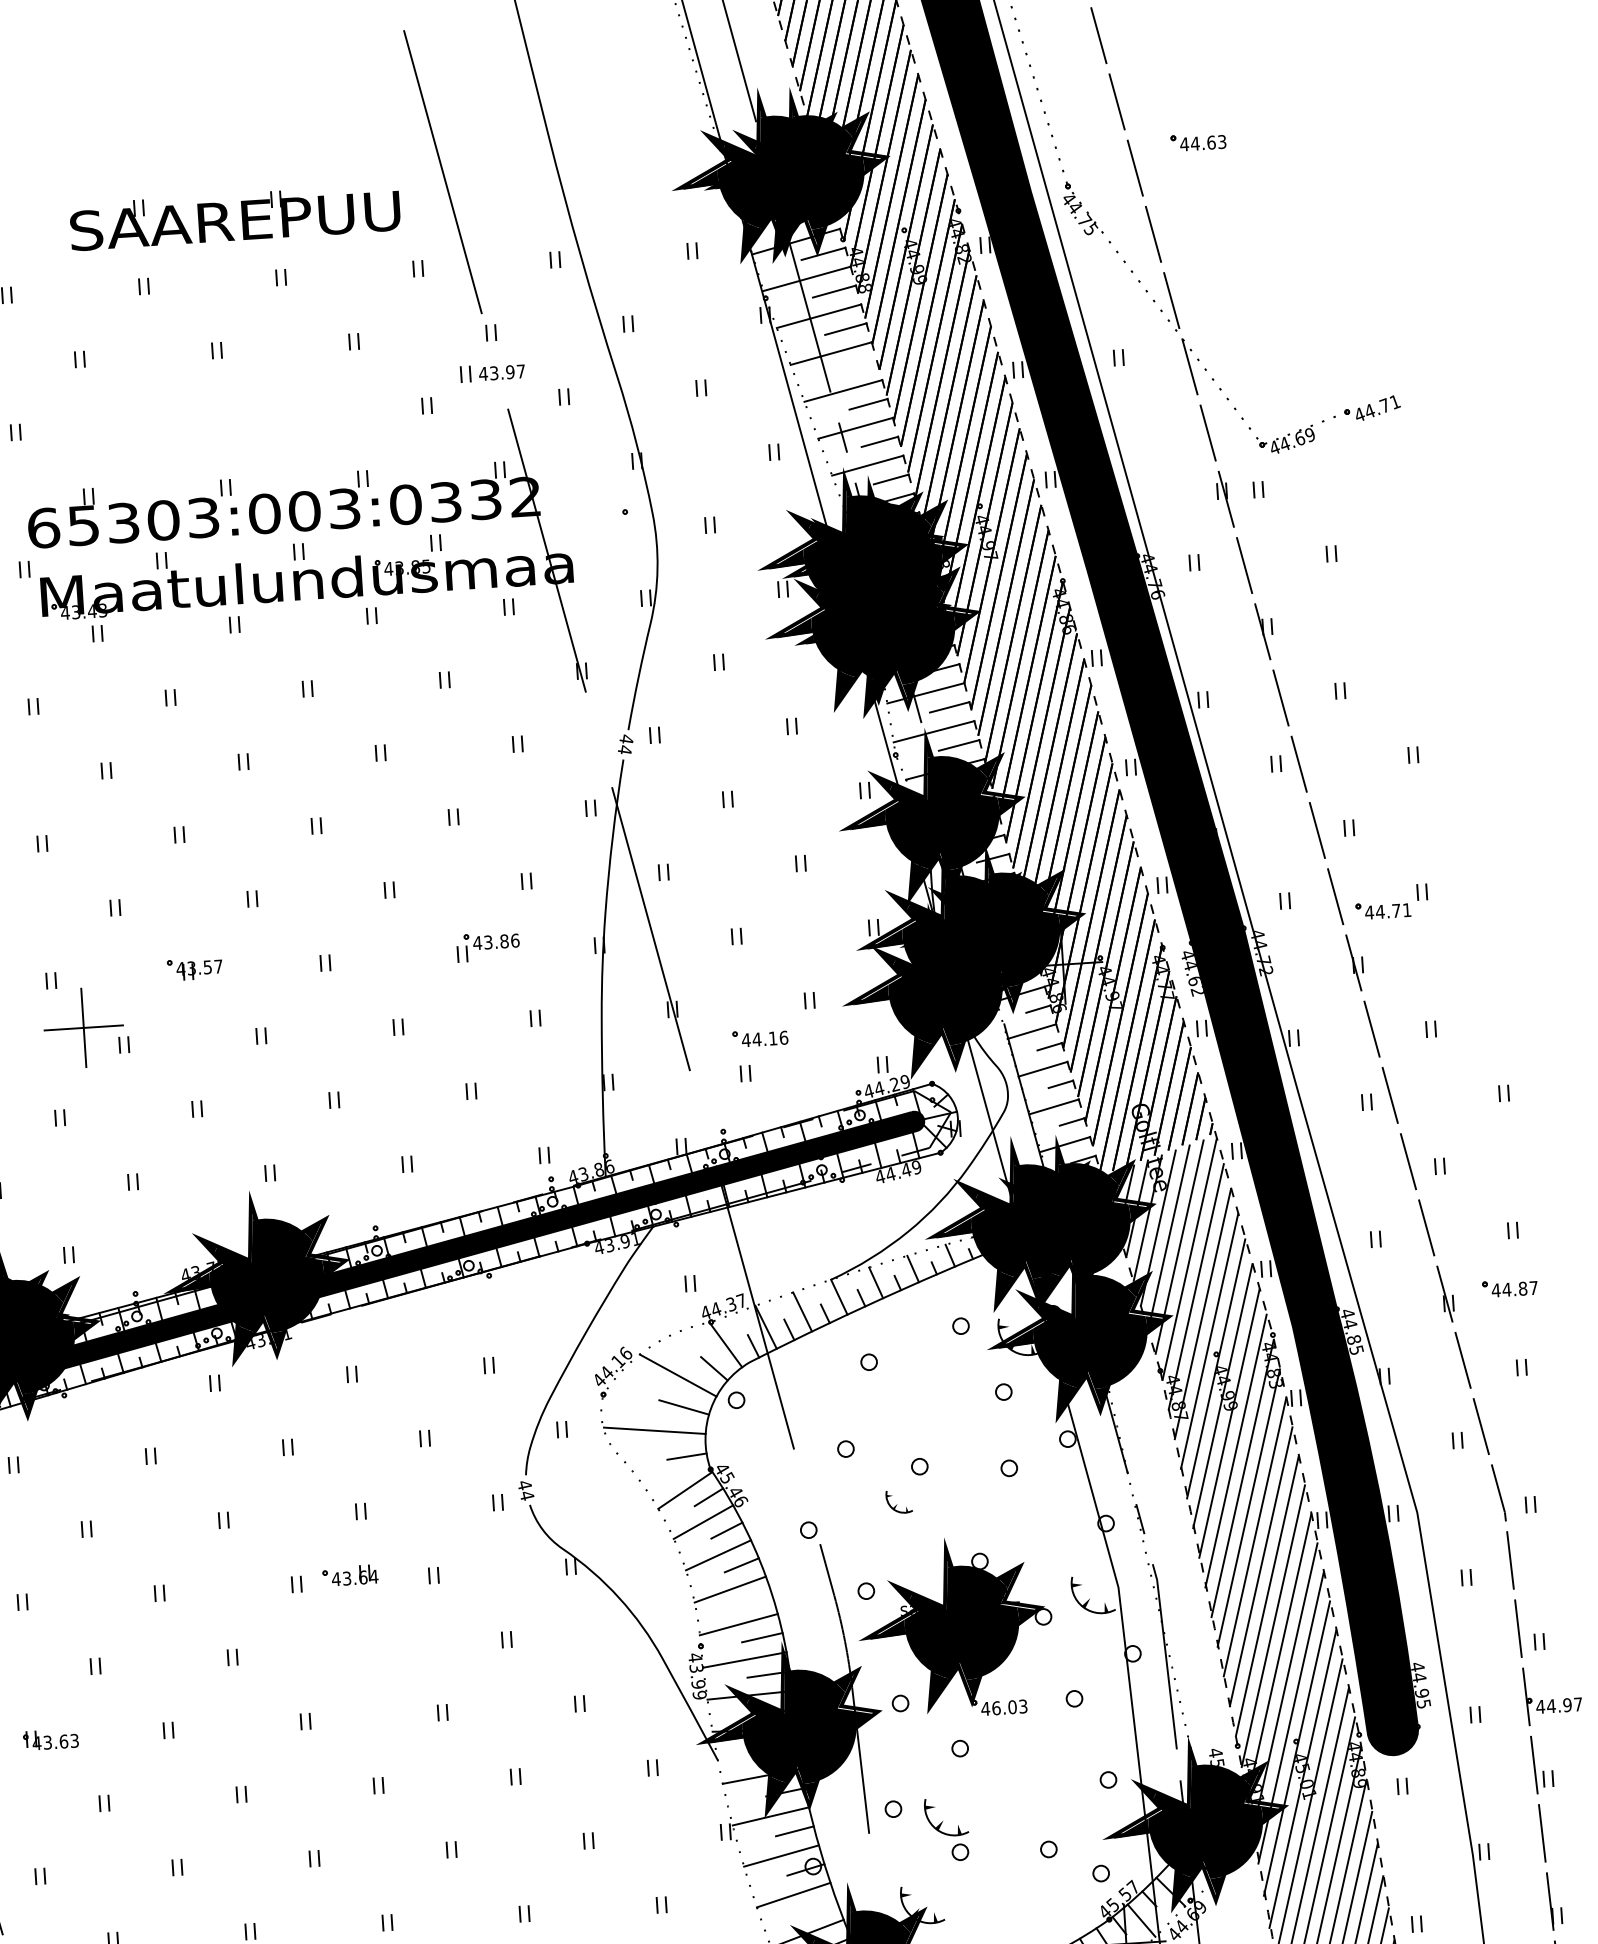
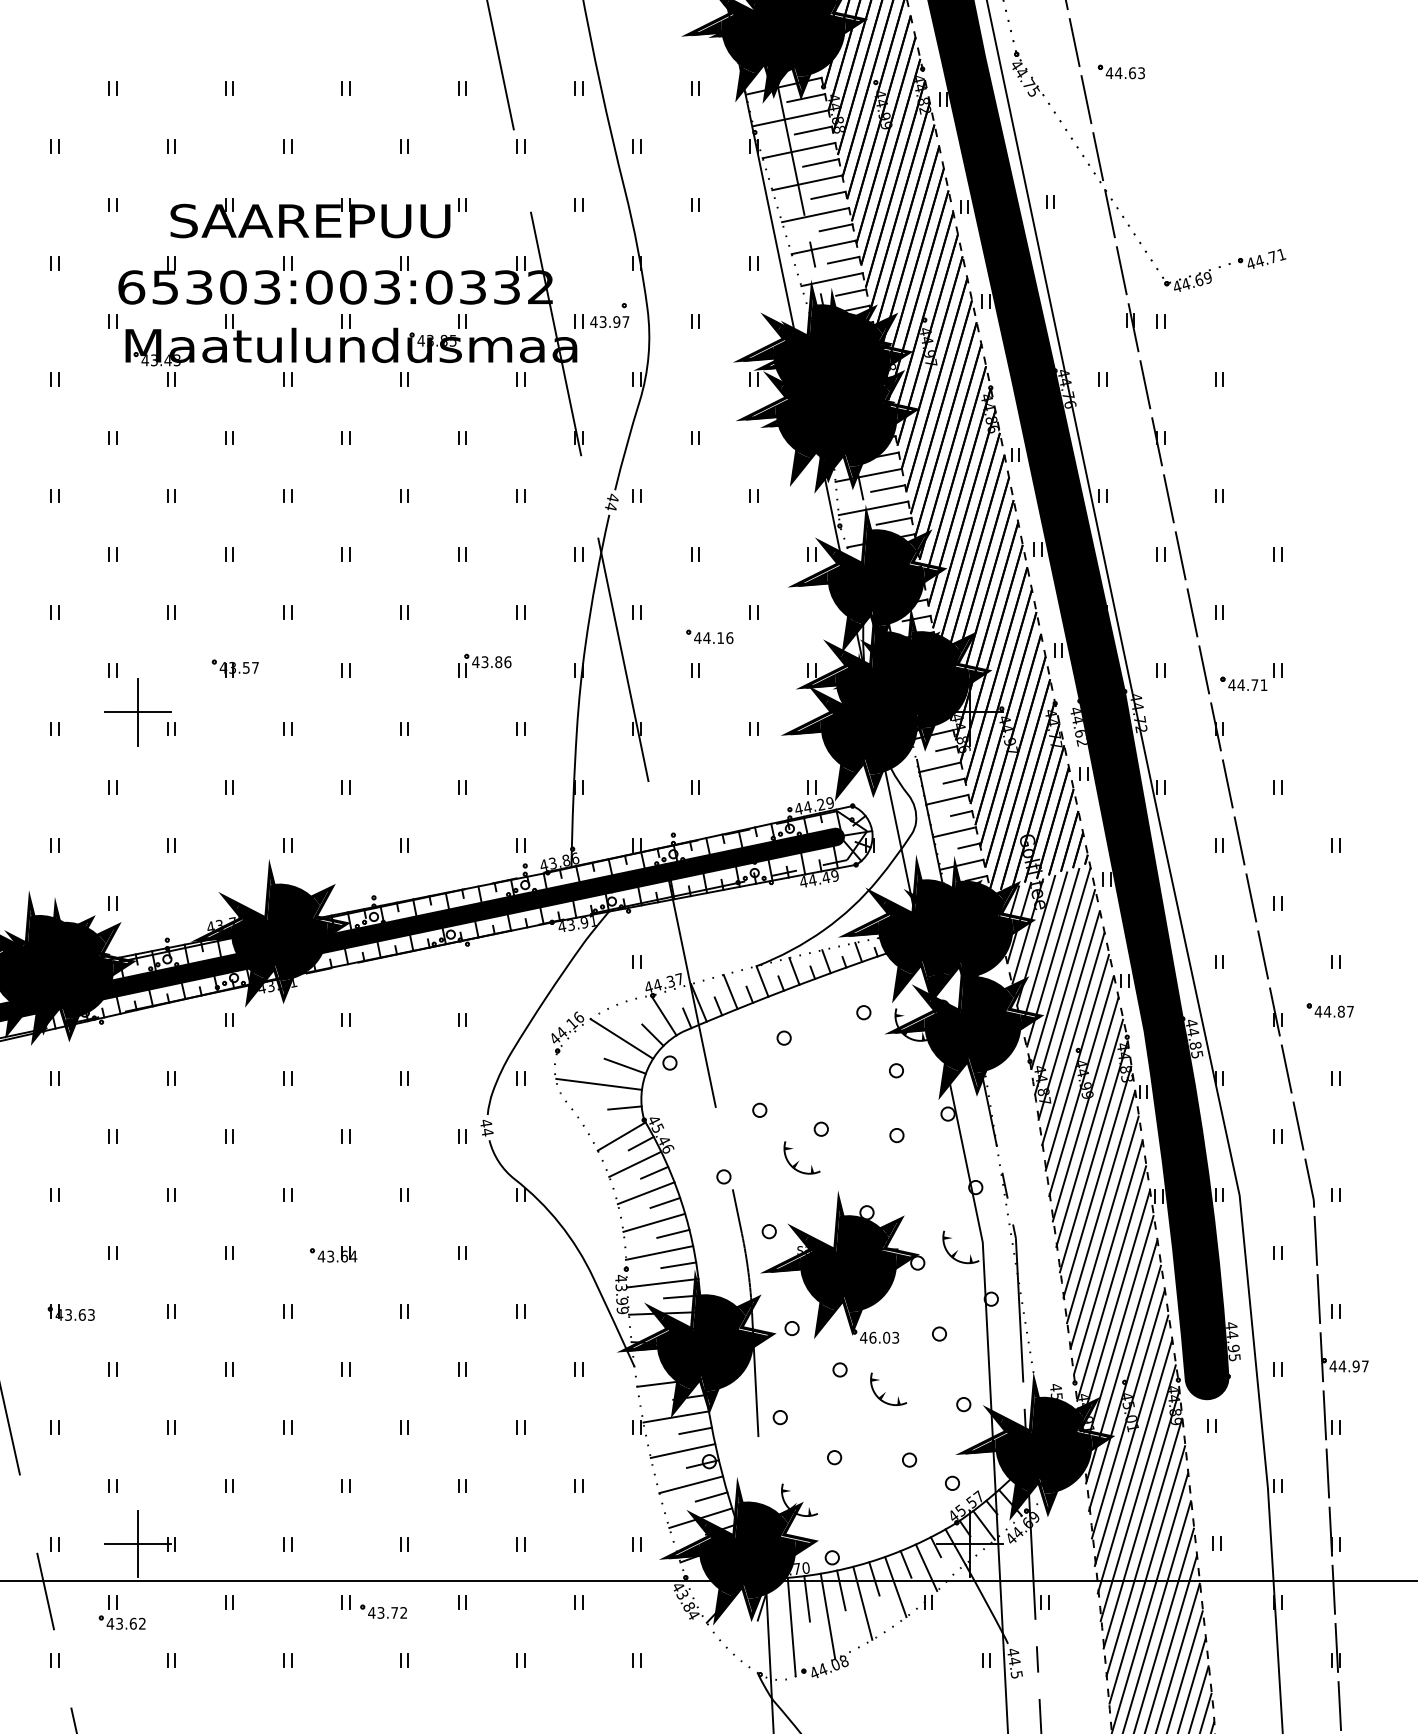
part: (1197, 141) -> (1120, 71), moved
part: (235, 217) -> (310, 218), moved
line: (857, 365) -> (828, 194), added
part: (492, 372) -> (601, 321), moved
part: (759, 1037) -> (709, 636), moved
part: (898, 1501) -> (801, 1157), size x1.67
part: (350, 1575) -> (333, 1254), moved
line: (753, 1600) -> (673, 1233), added
part: (946, 1816) -> (888, 1388), moved
line: (818, 1907) -> (711, 1496), added

